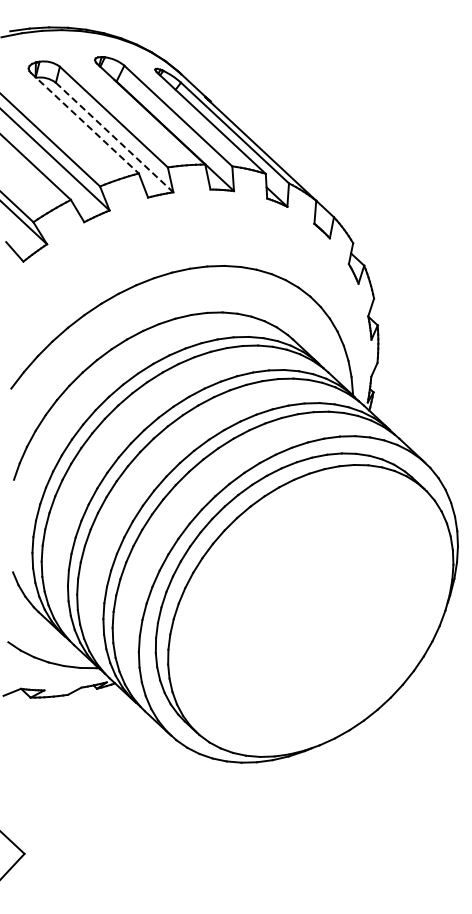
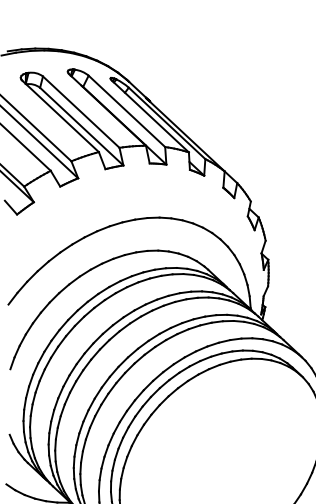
line: (84, 123) -> (60, 116), dashed -> solid
line: (115, 137) -> (82, 126), dashed -> solid

